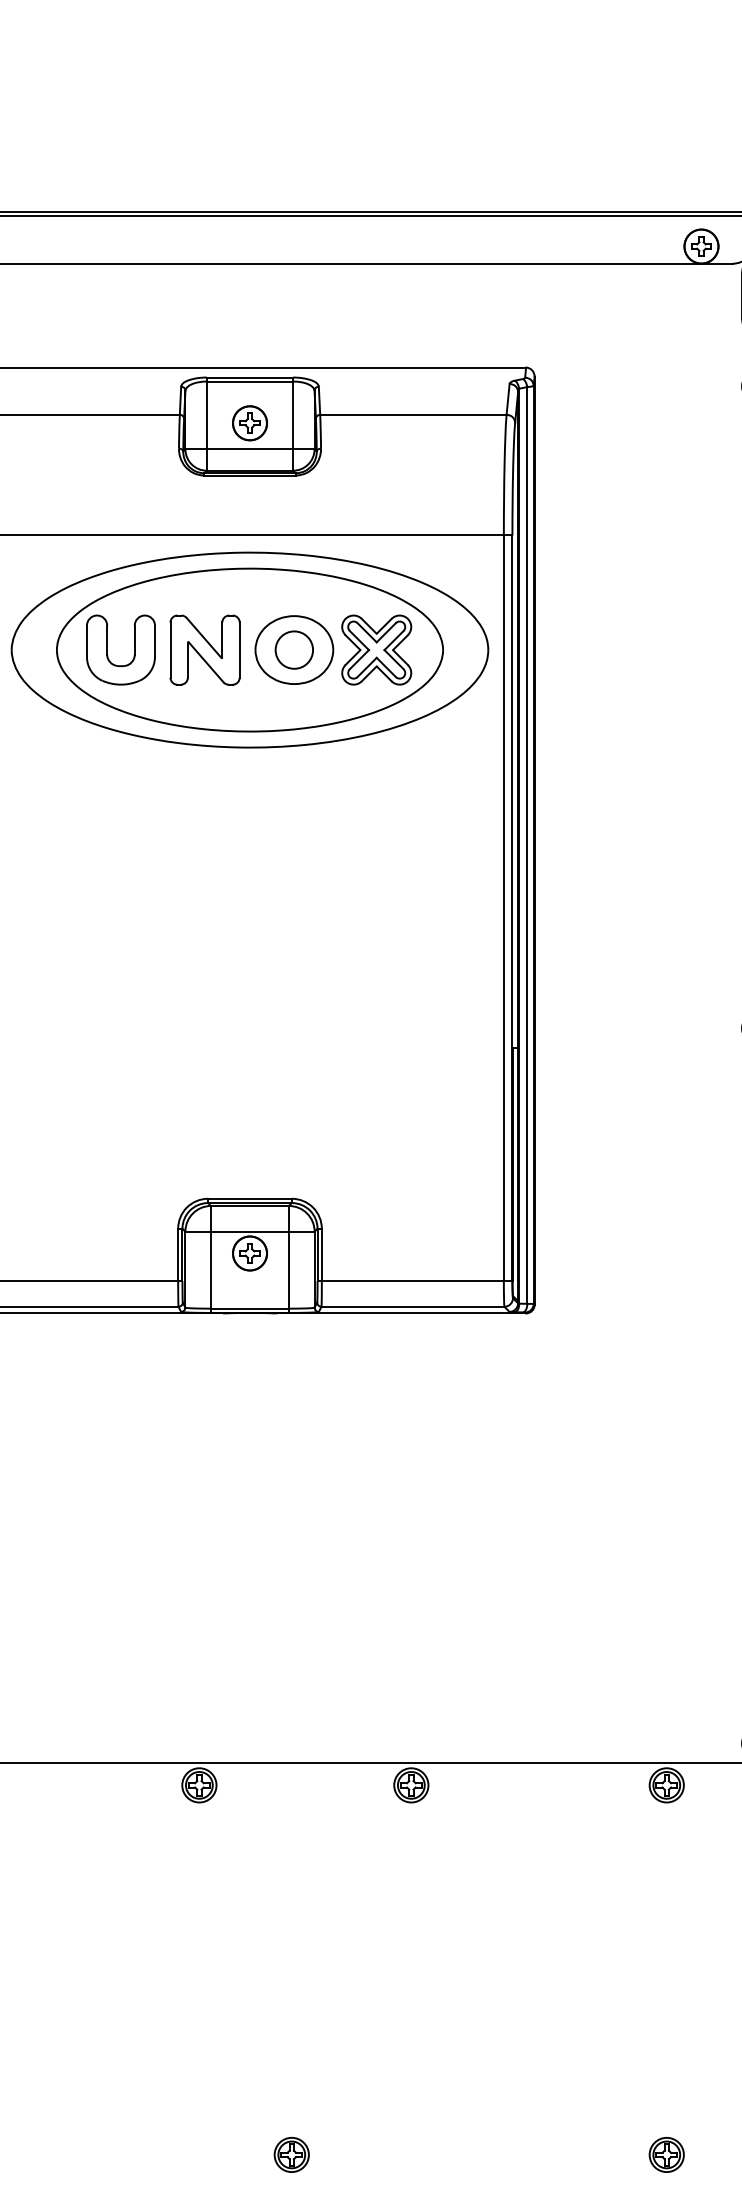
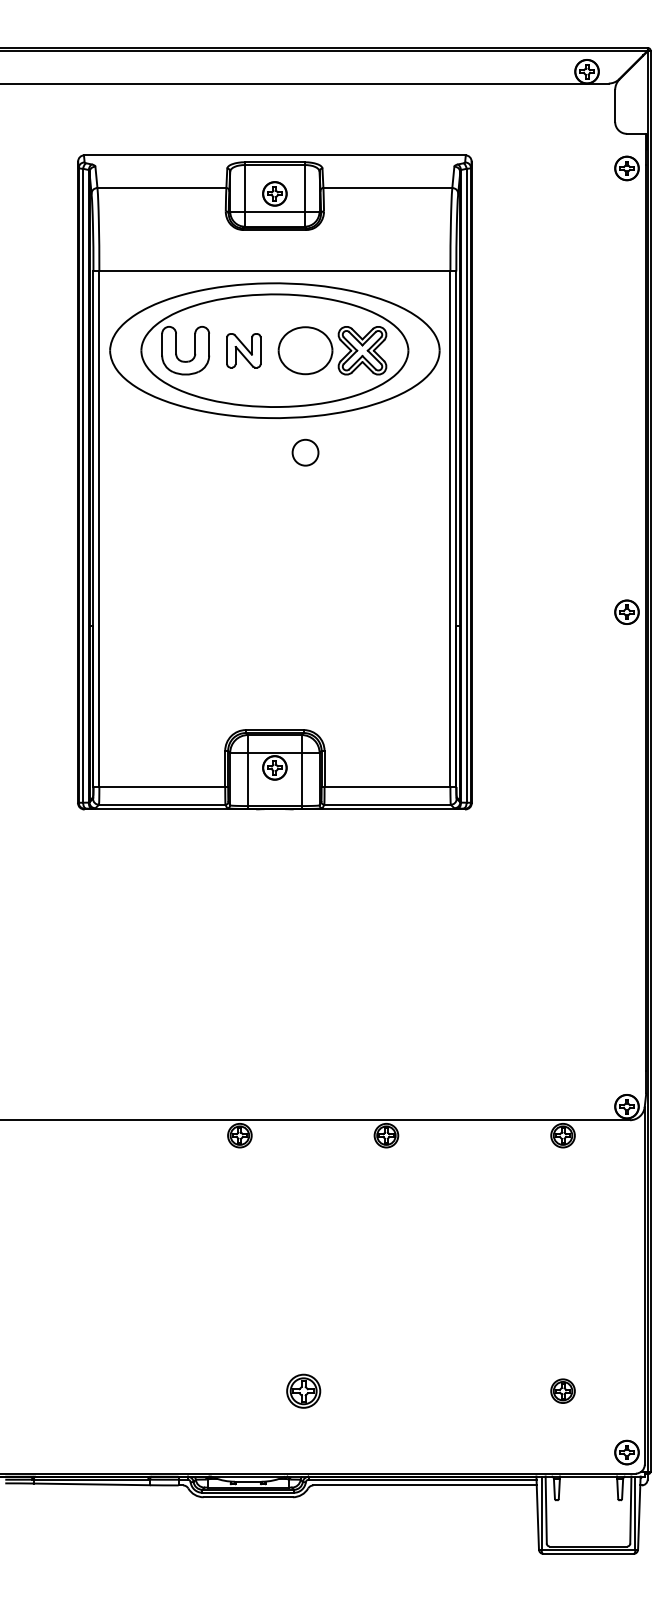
part: (204, 649) -> (243, 350), size x0.7
circle: (294, 649) -> (305, 452), moved
part: (291, 2153) -> (303, 1390), size x1.4

